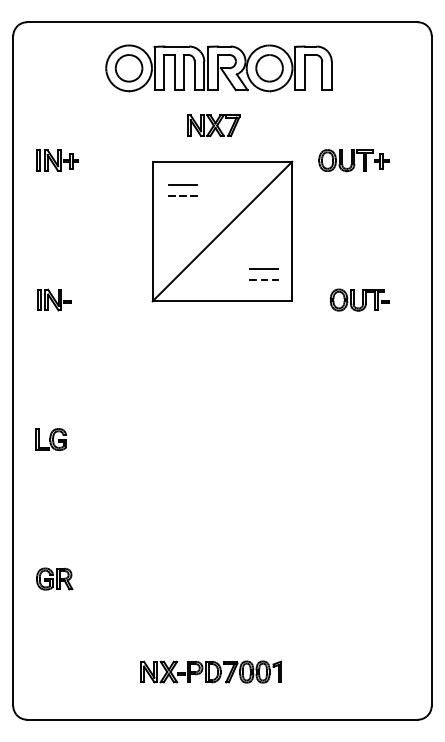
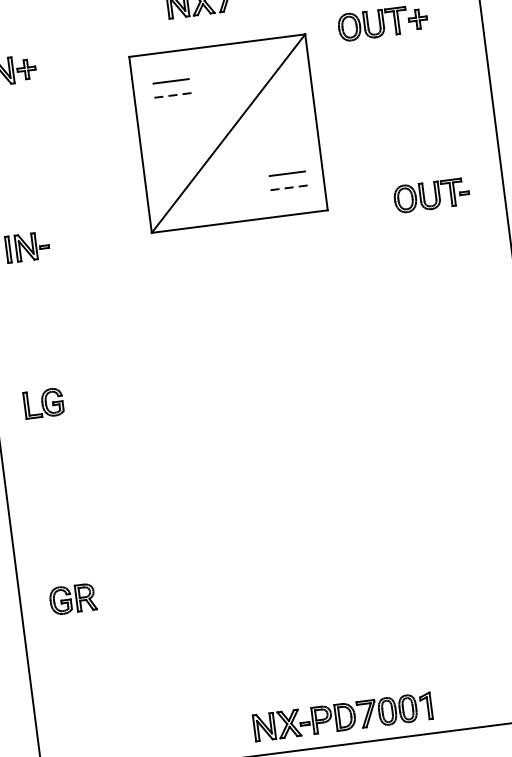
part: (359, 299) -> (431, 194), moved
part: (50, 439) -> (42, 403), moved
part: (210, 671) -> (341, 716), moved

